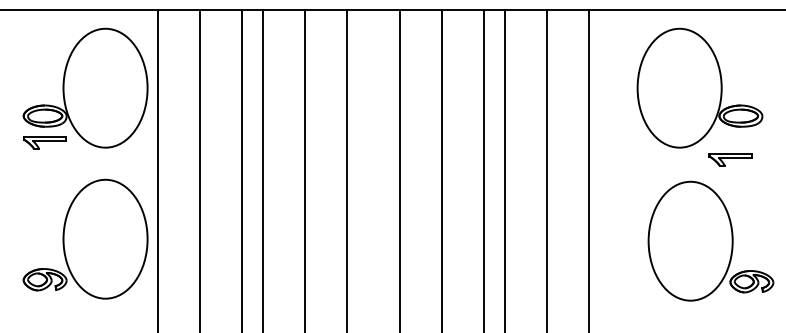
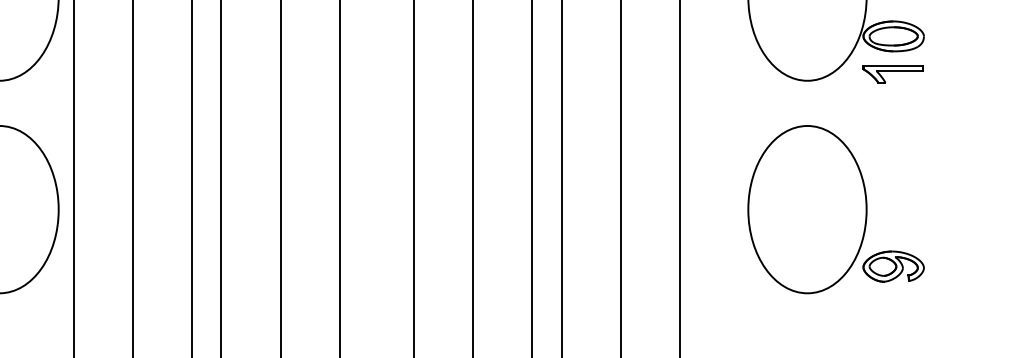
part: (730, 159) -> (893, 73), moved
part: (710, 240) -> (835, 208), moved

